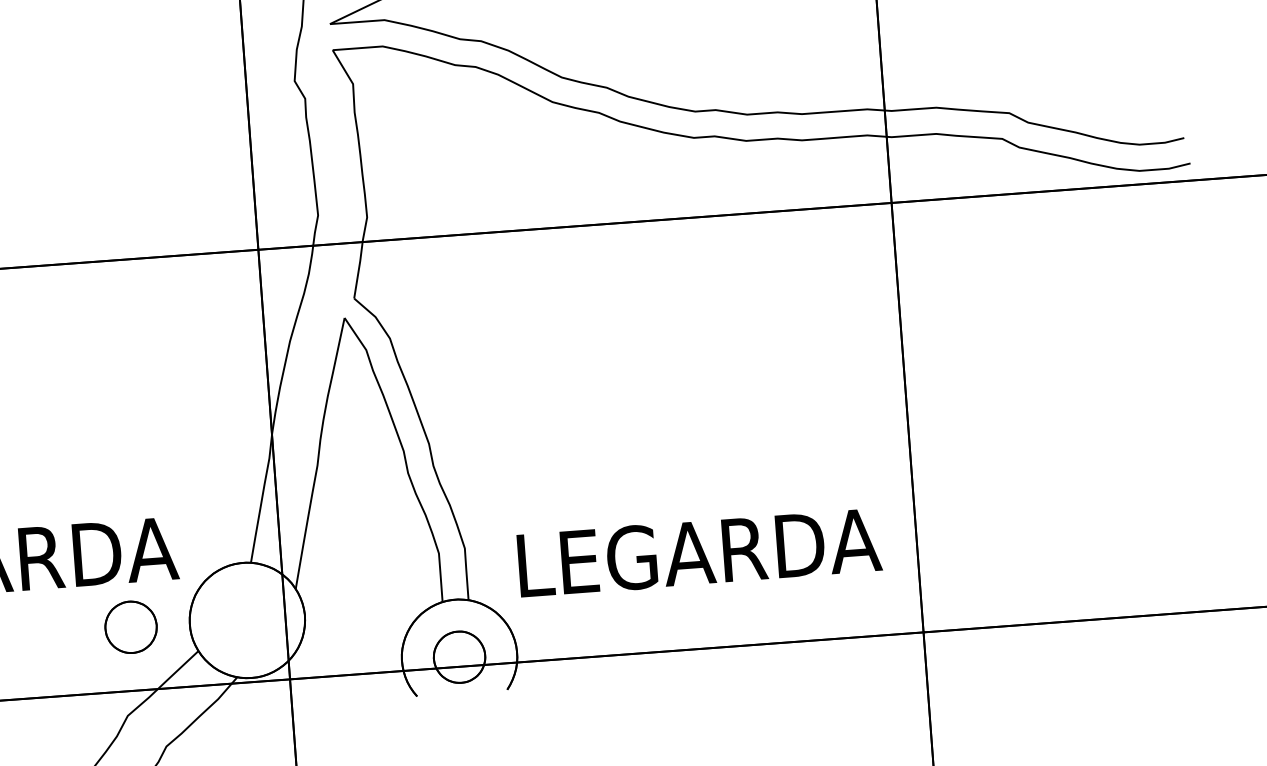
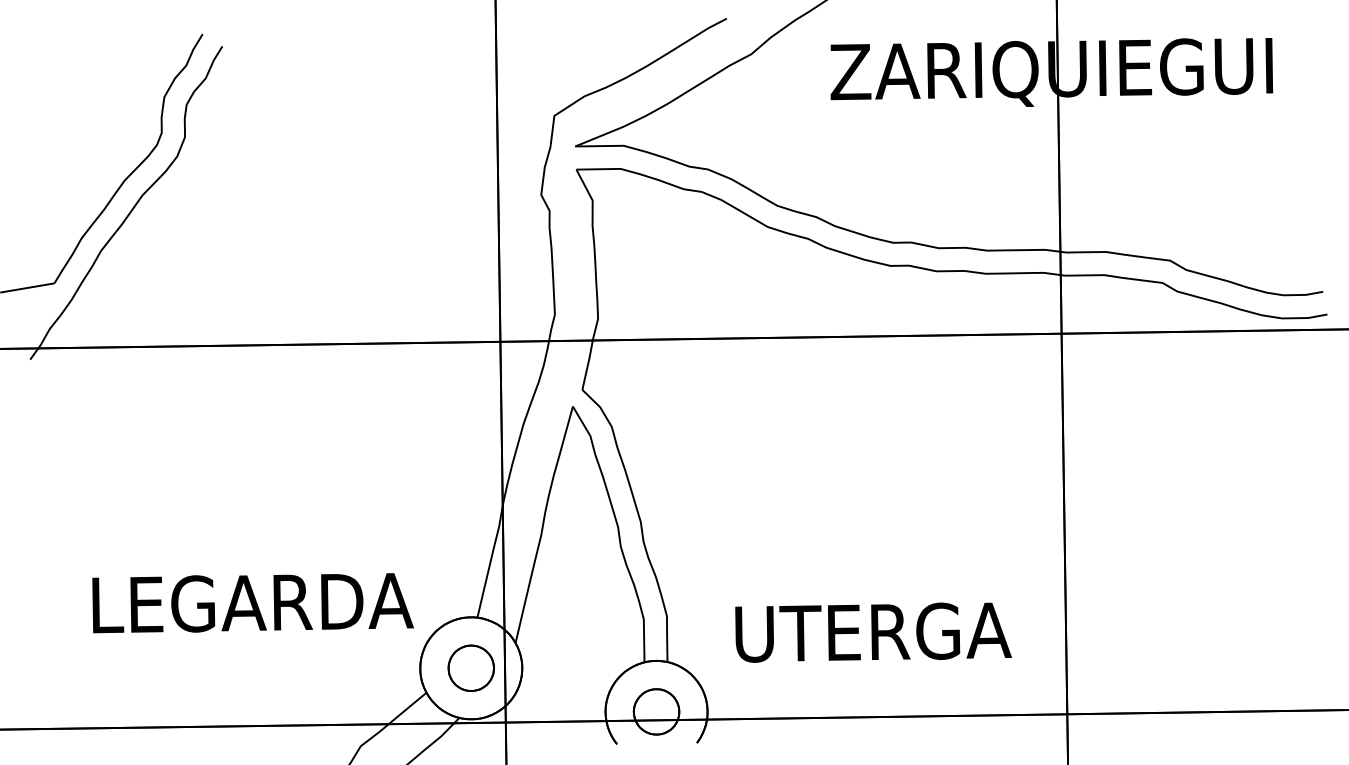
text: (699, 553) -> (873, 632), LEGARDA -> UTERGA
part: (130, 626) -> (470, 667), moved

